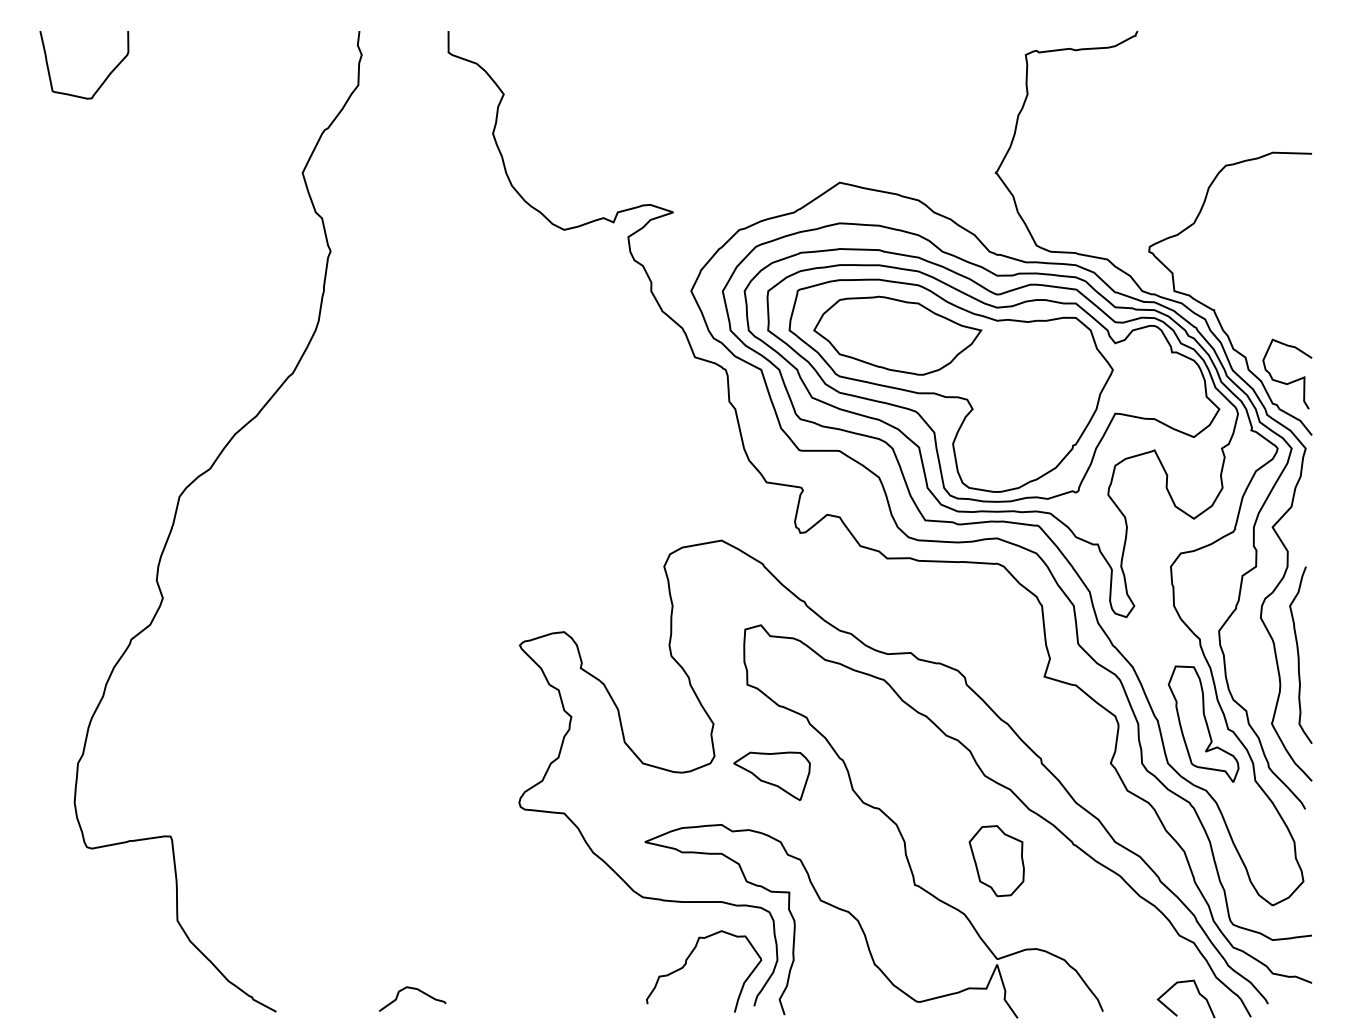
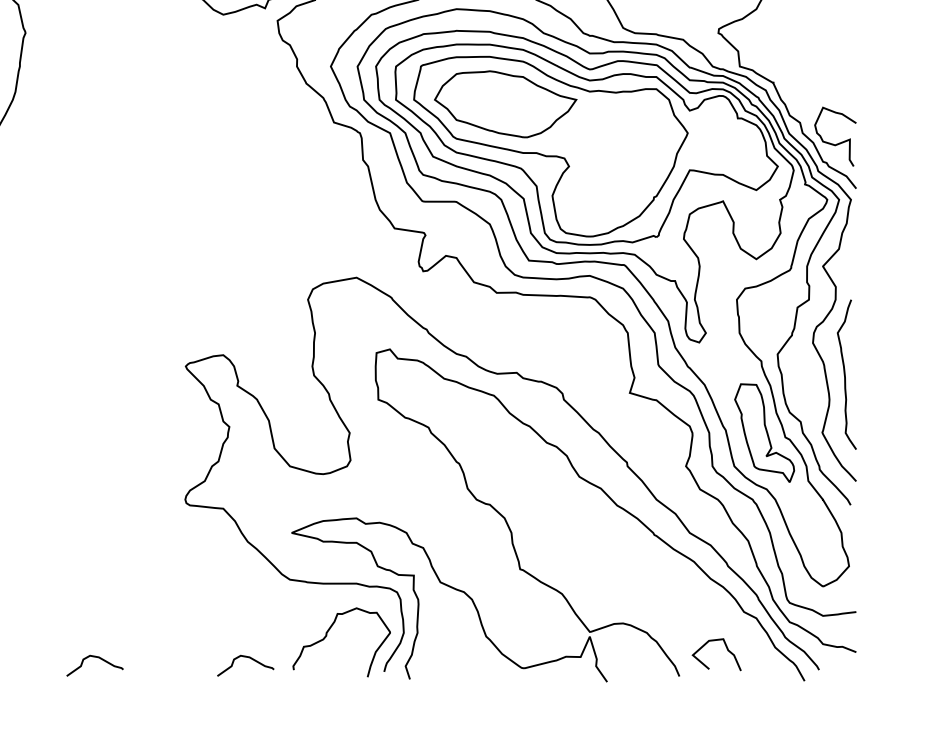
part: (771, 775) -> (398, 476), removed
part: (996, 861) -> (589, 549), removed
curve: (590, 989) -> (245, 657), added
curve: (1197, 991) -> (726, 648), moved

